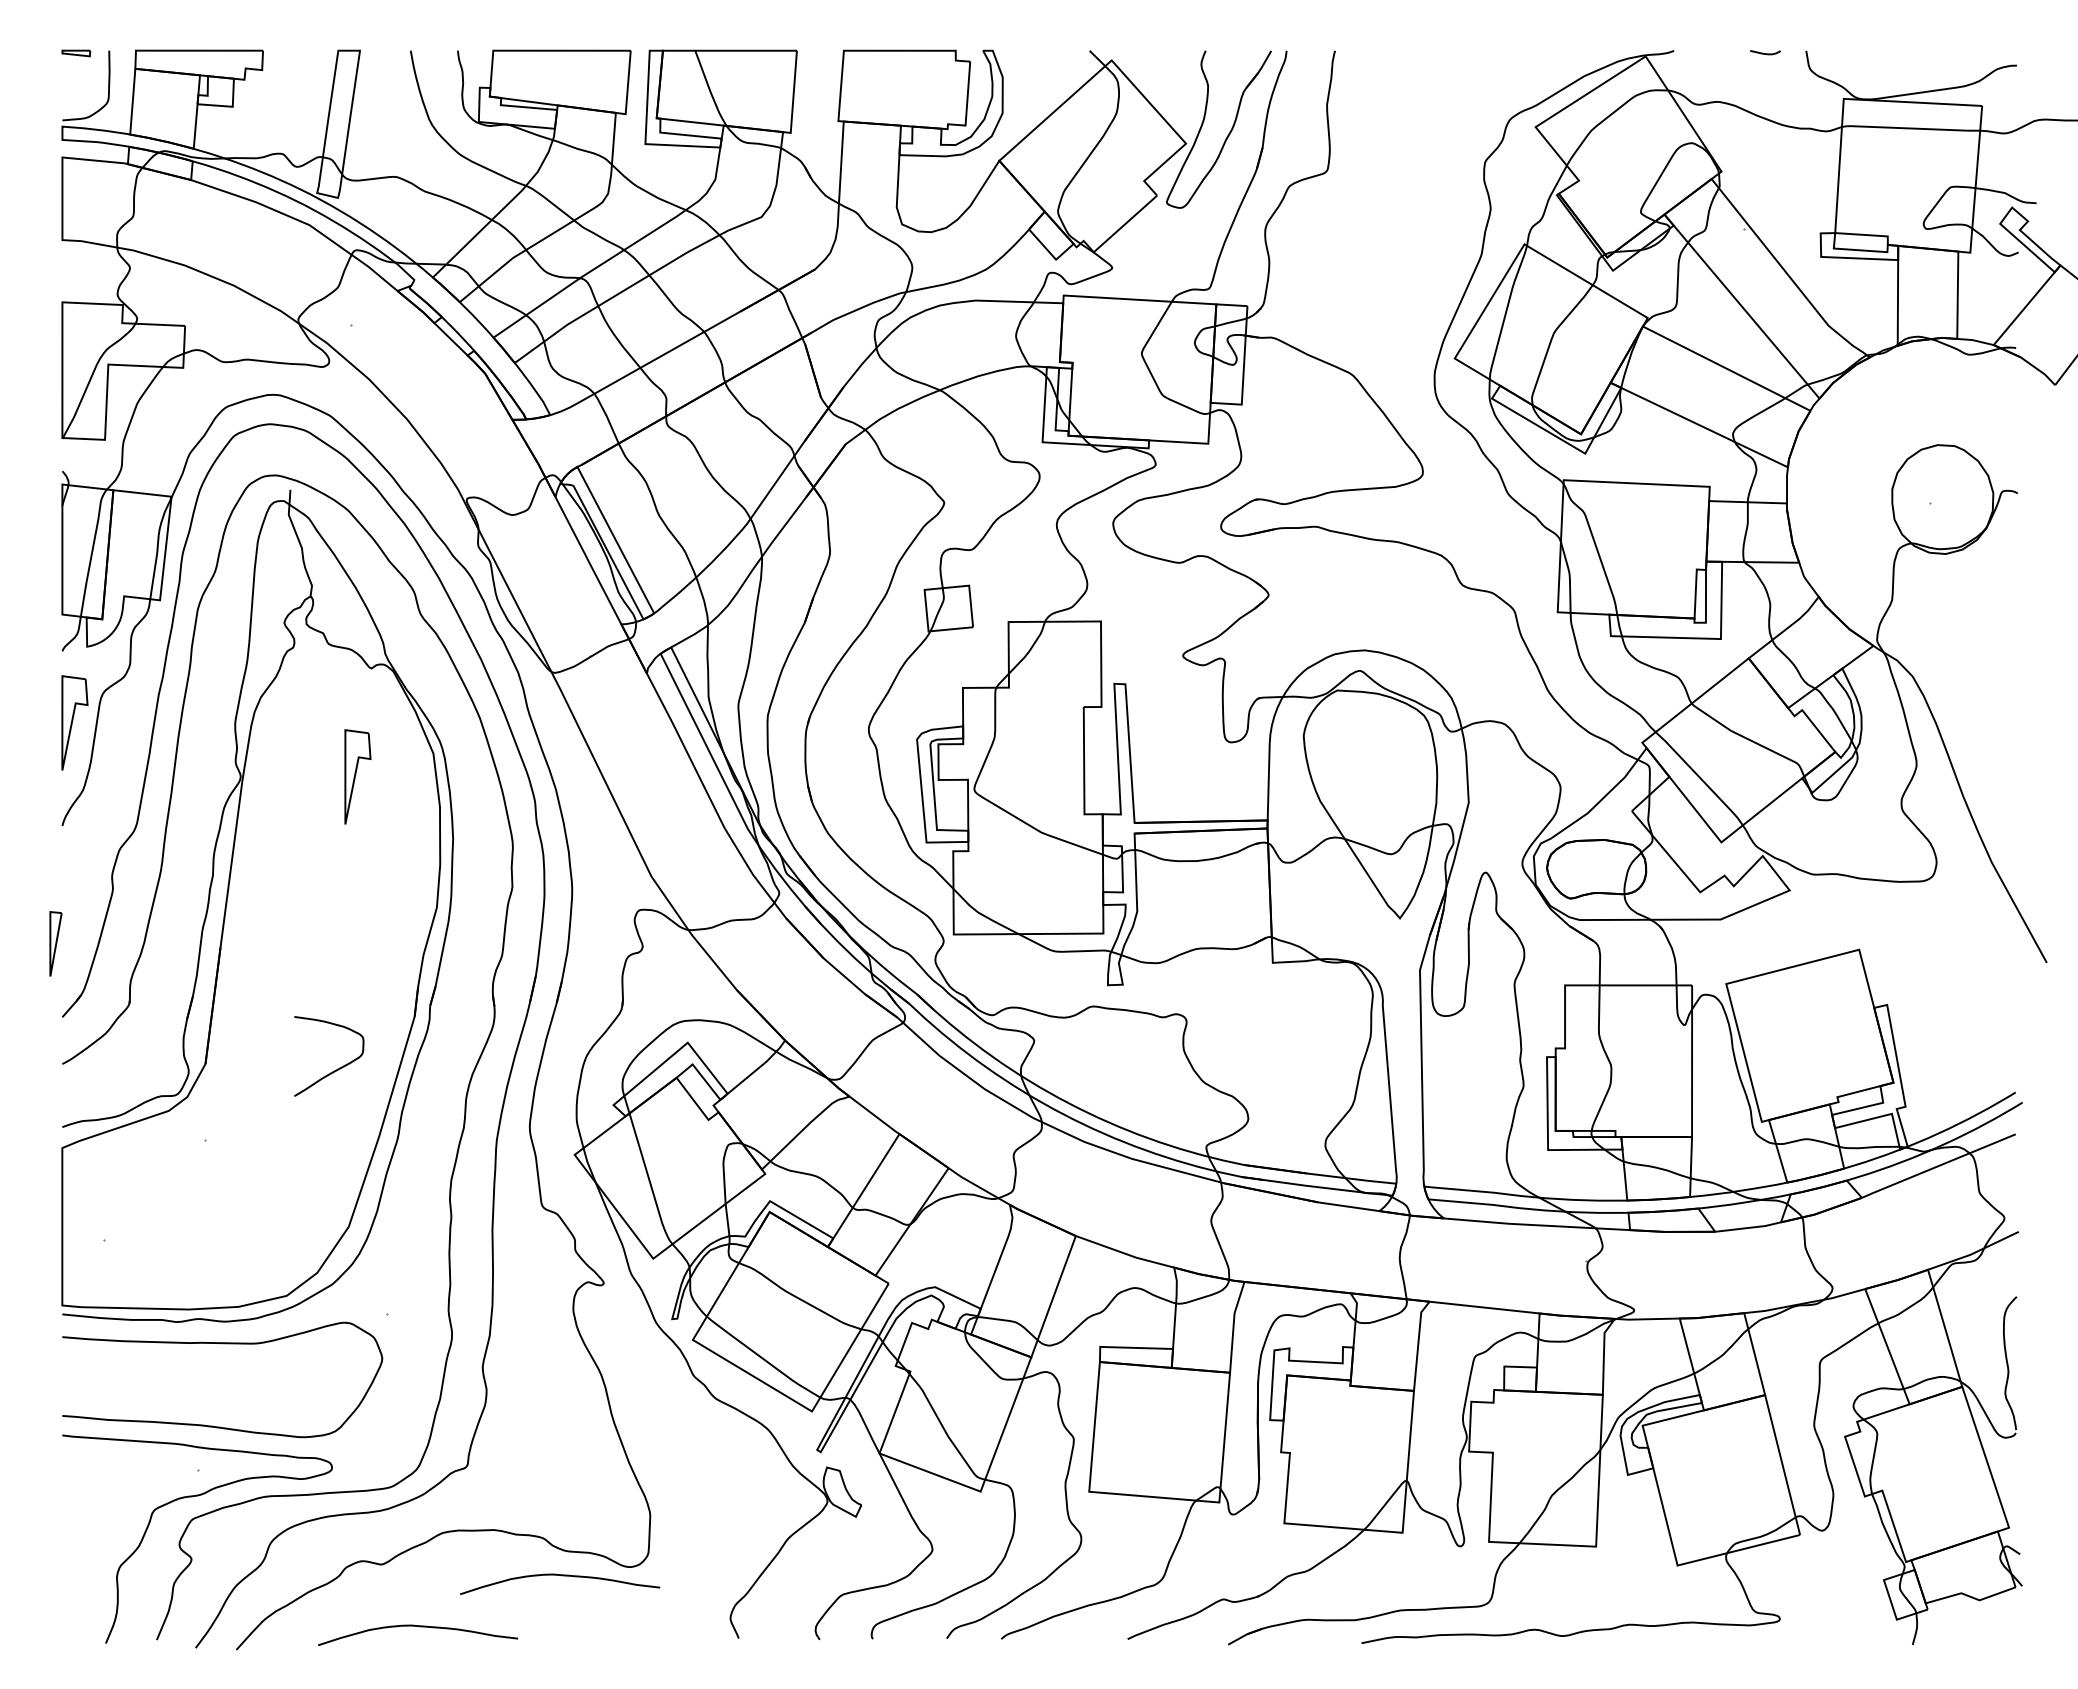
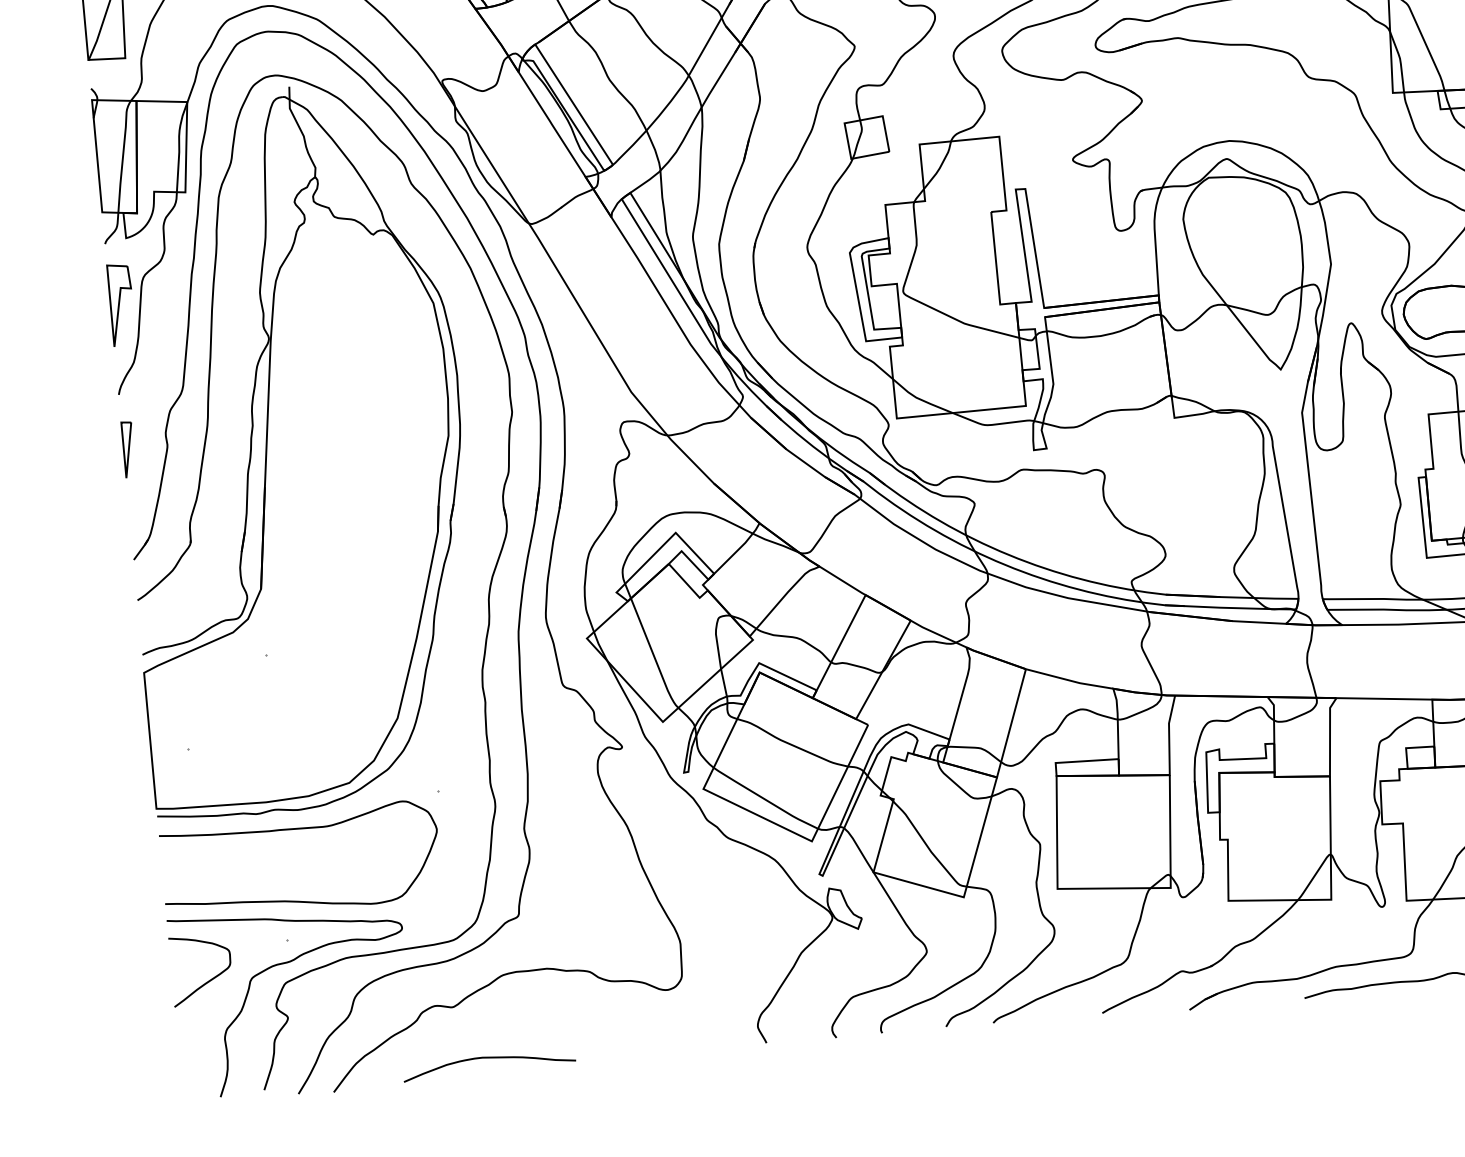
part: (357, 776) -> (369, 328), removed
part: (55, 943) -> (128, 449), moved
curve: (335, 1069) -> (207, 980), moved
curve: (561, 1576) -> (608, 1003), removed

